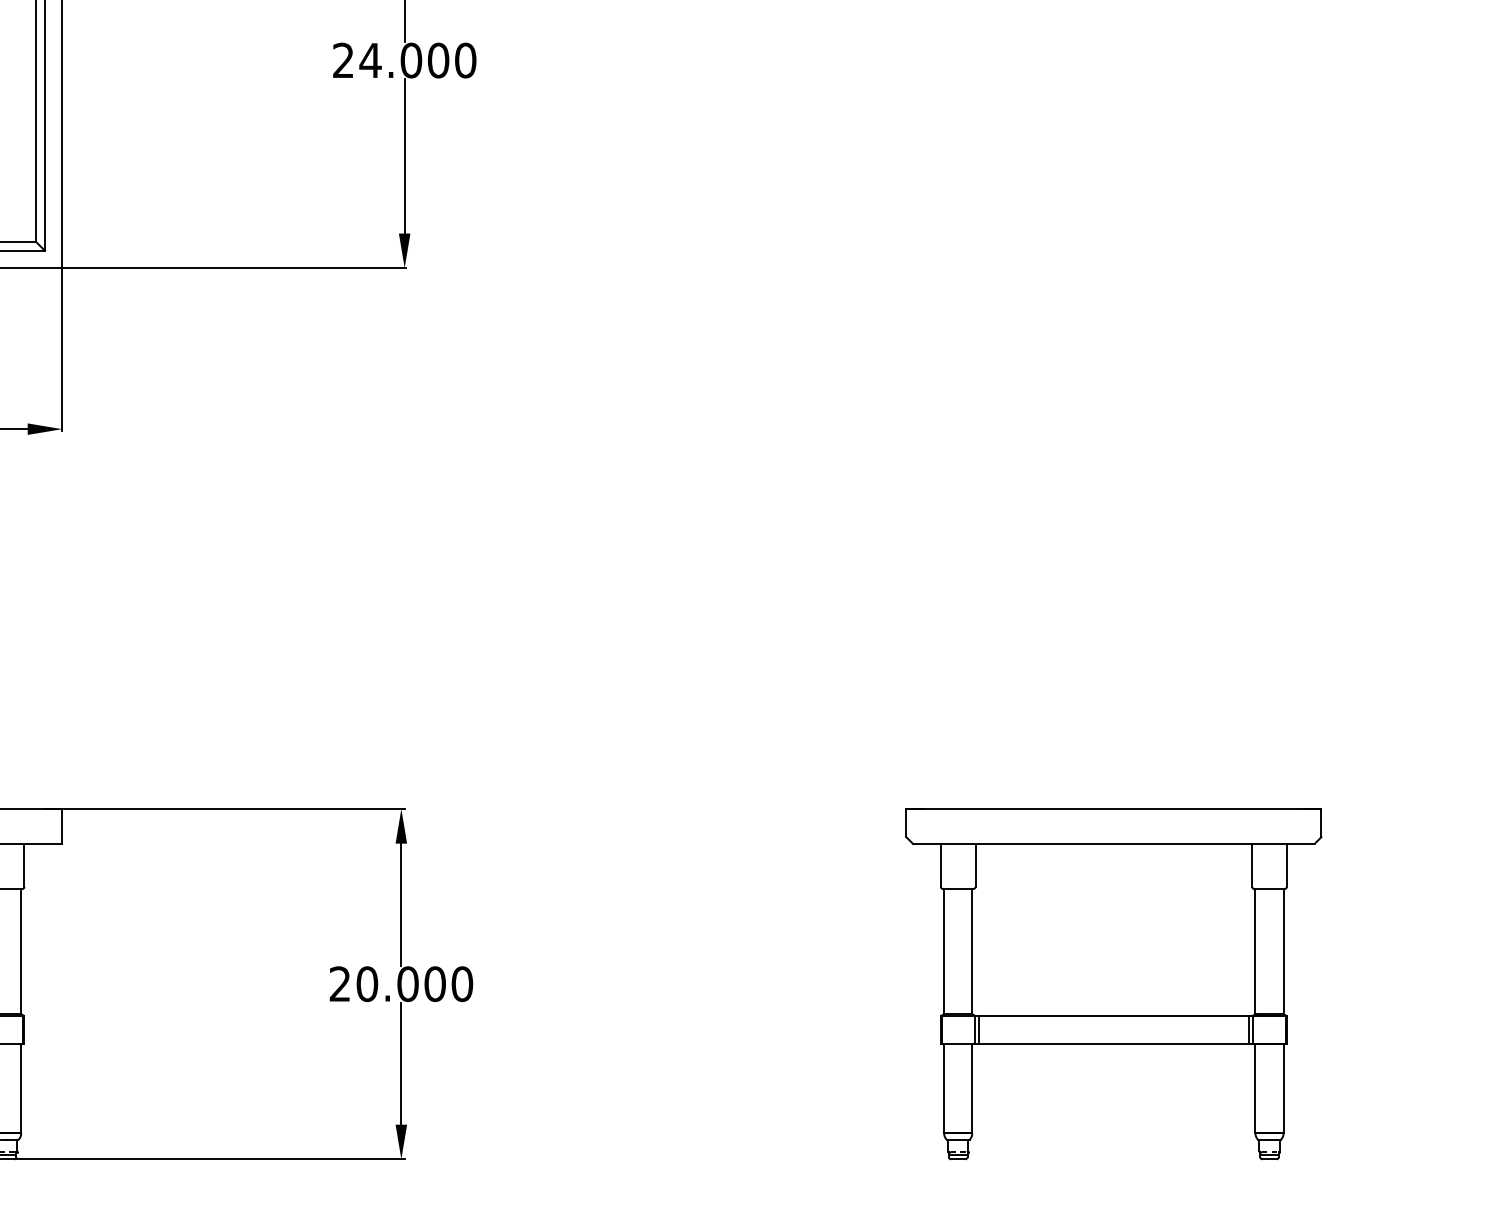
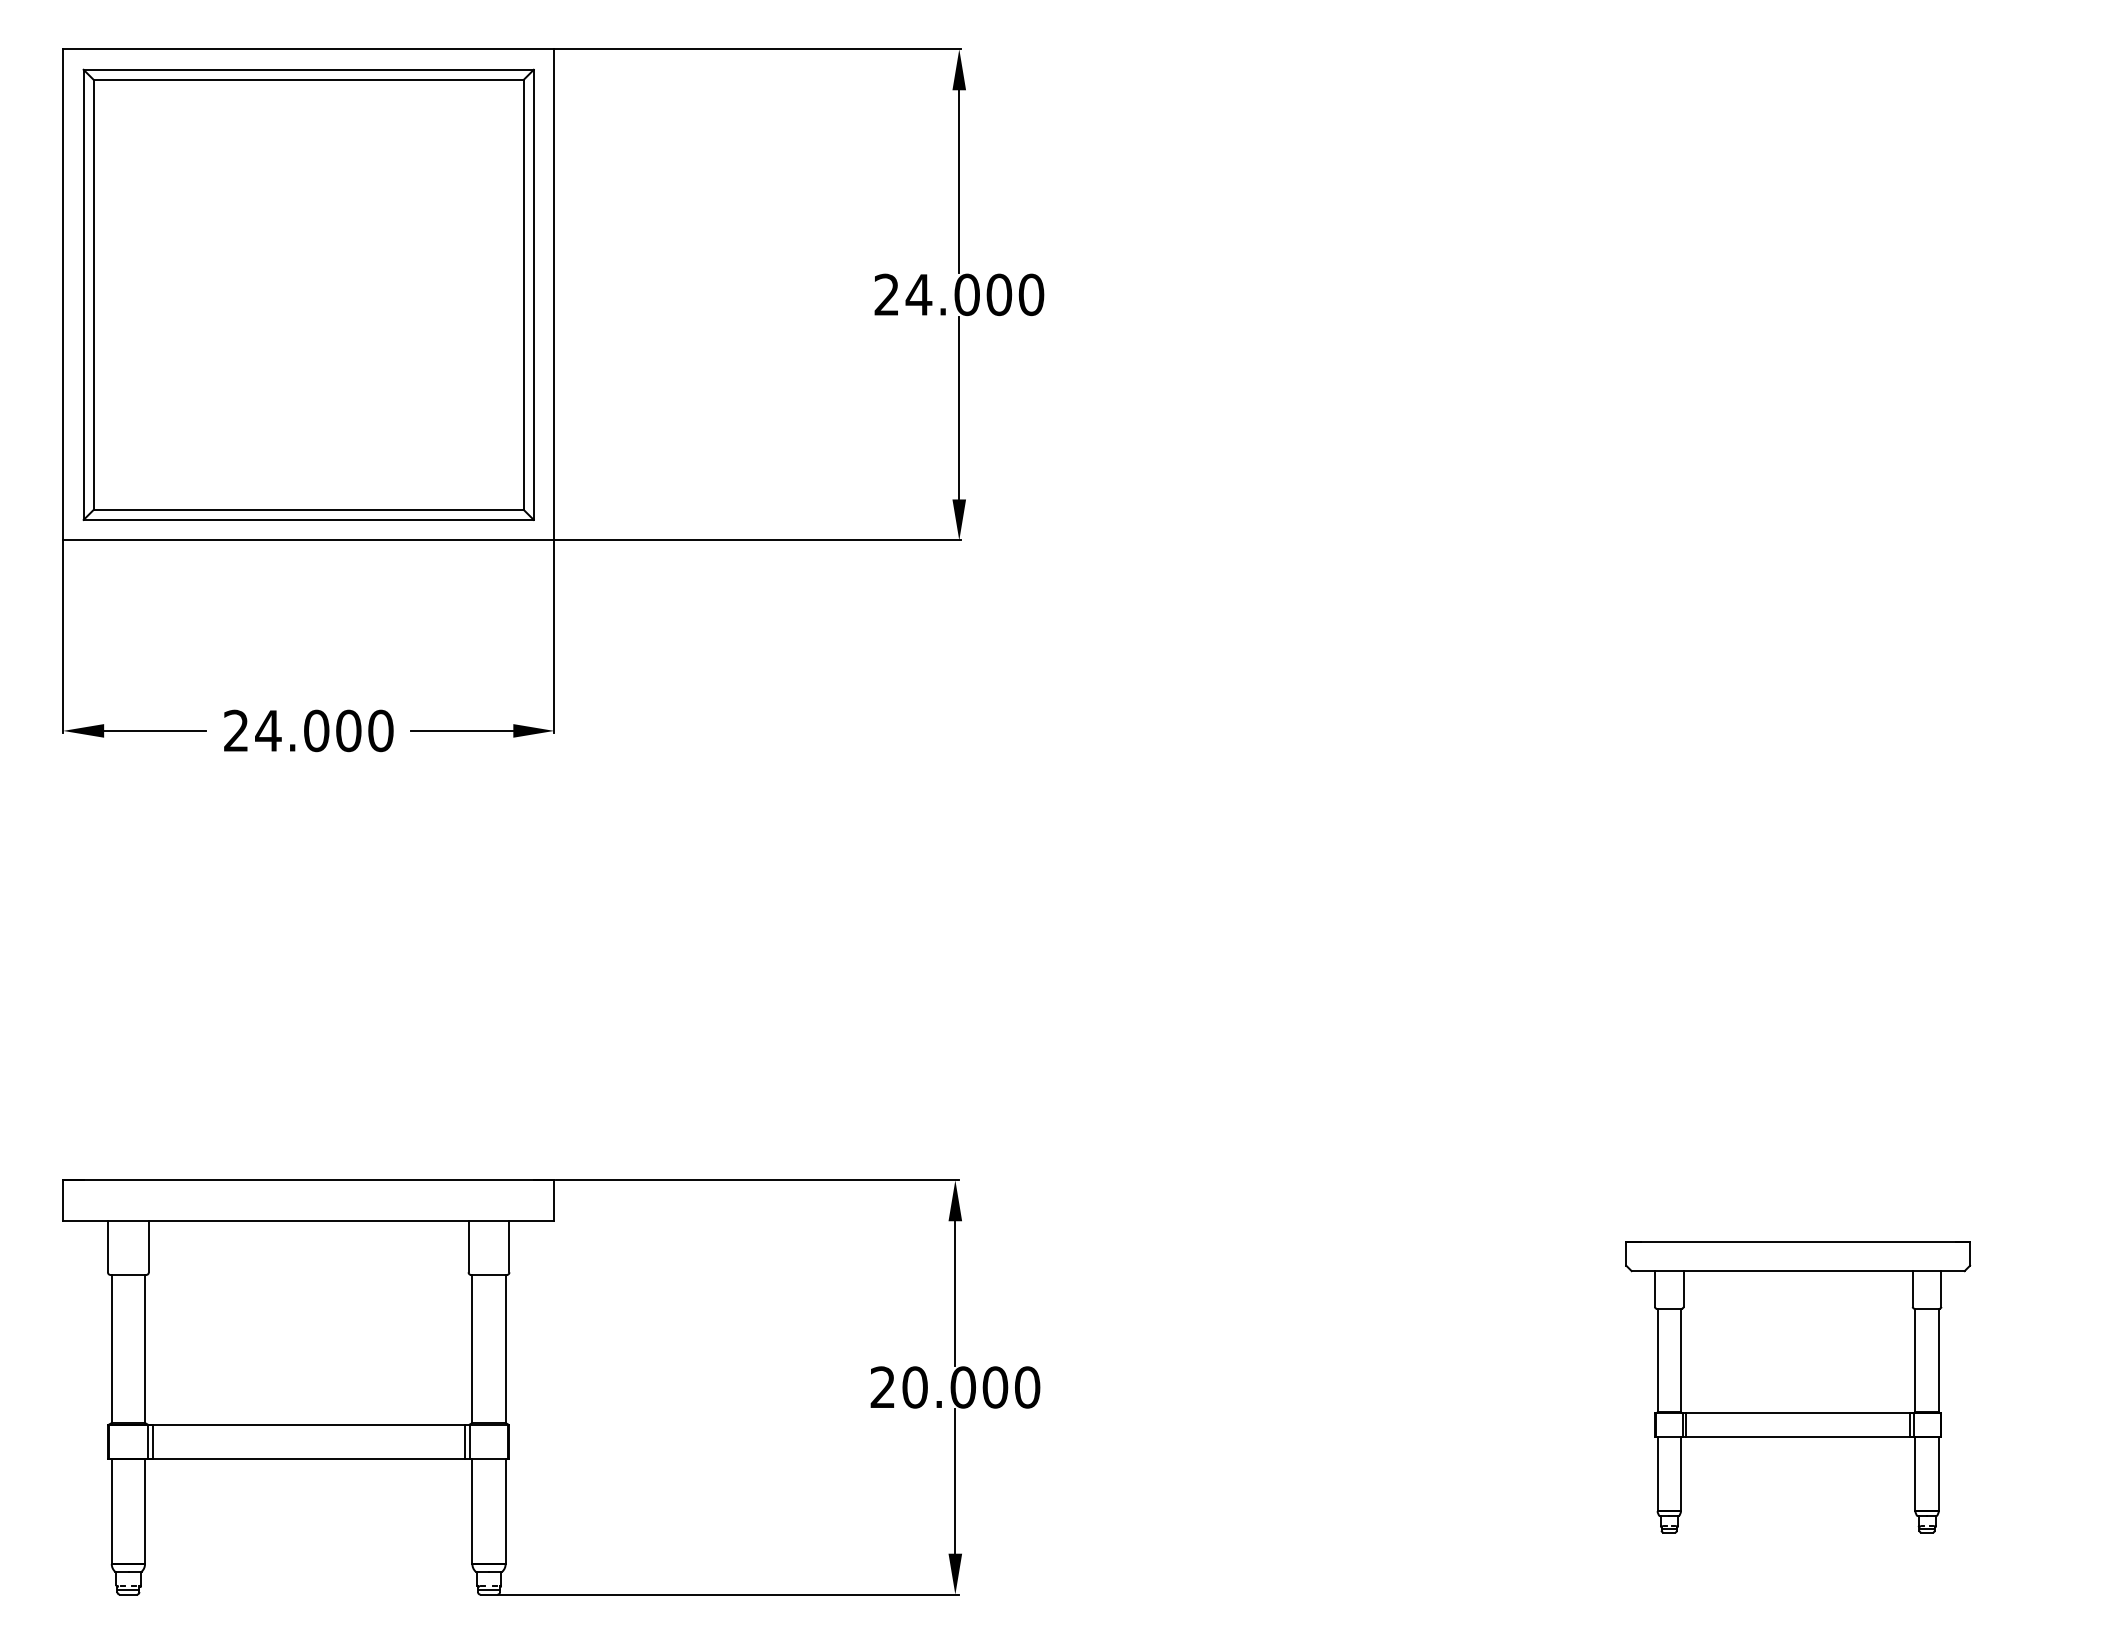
part: (1113, 984) -> (1797, 1387), size x0.7

